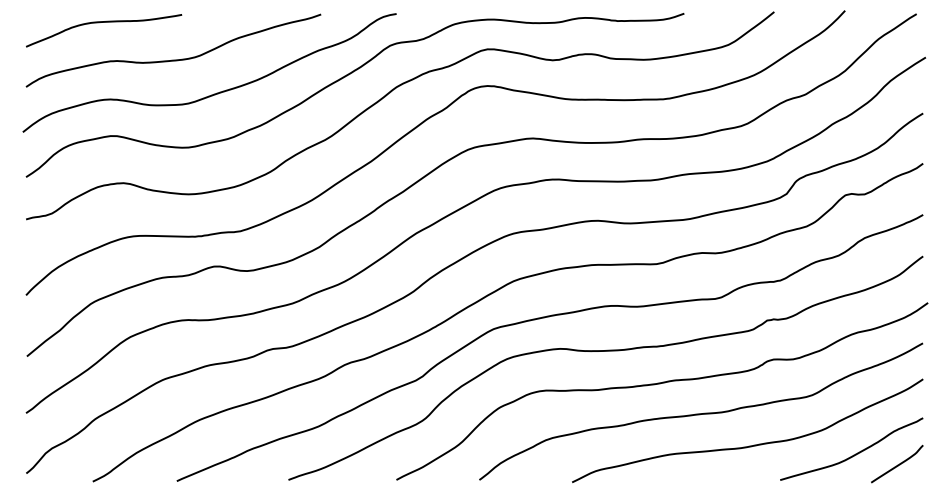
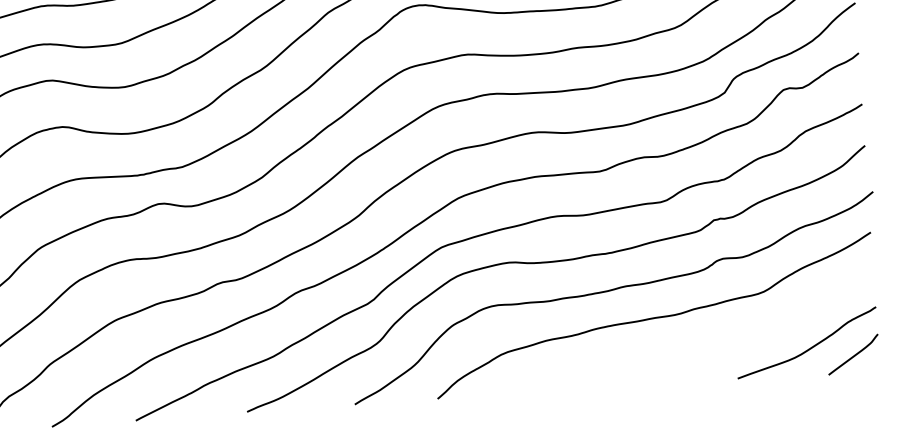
curve: (749, 445) -> (704, 346), removed

